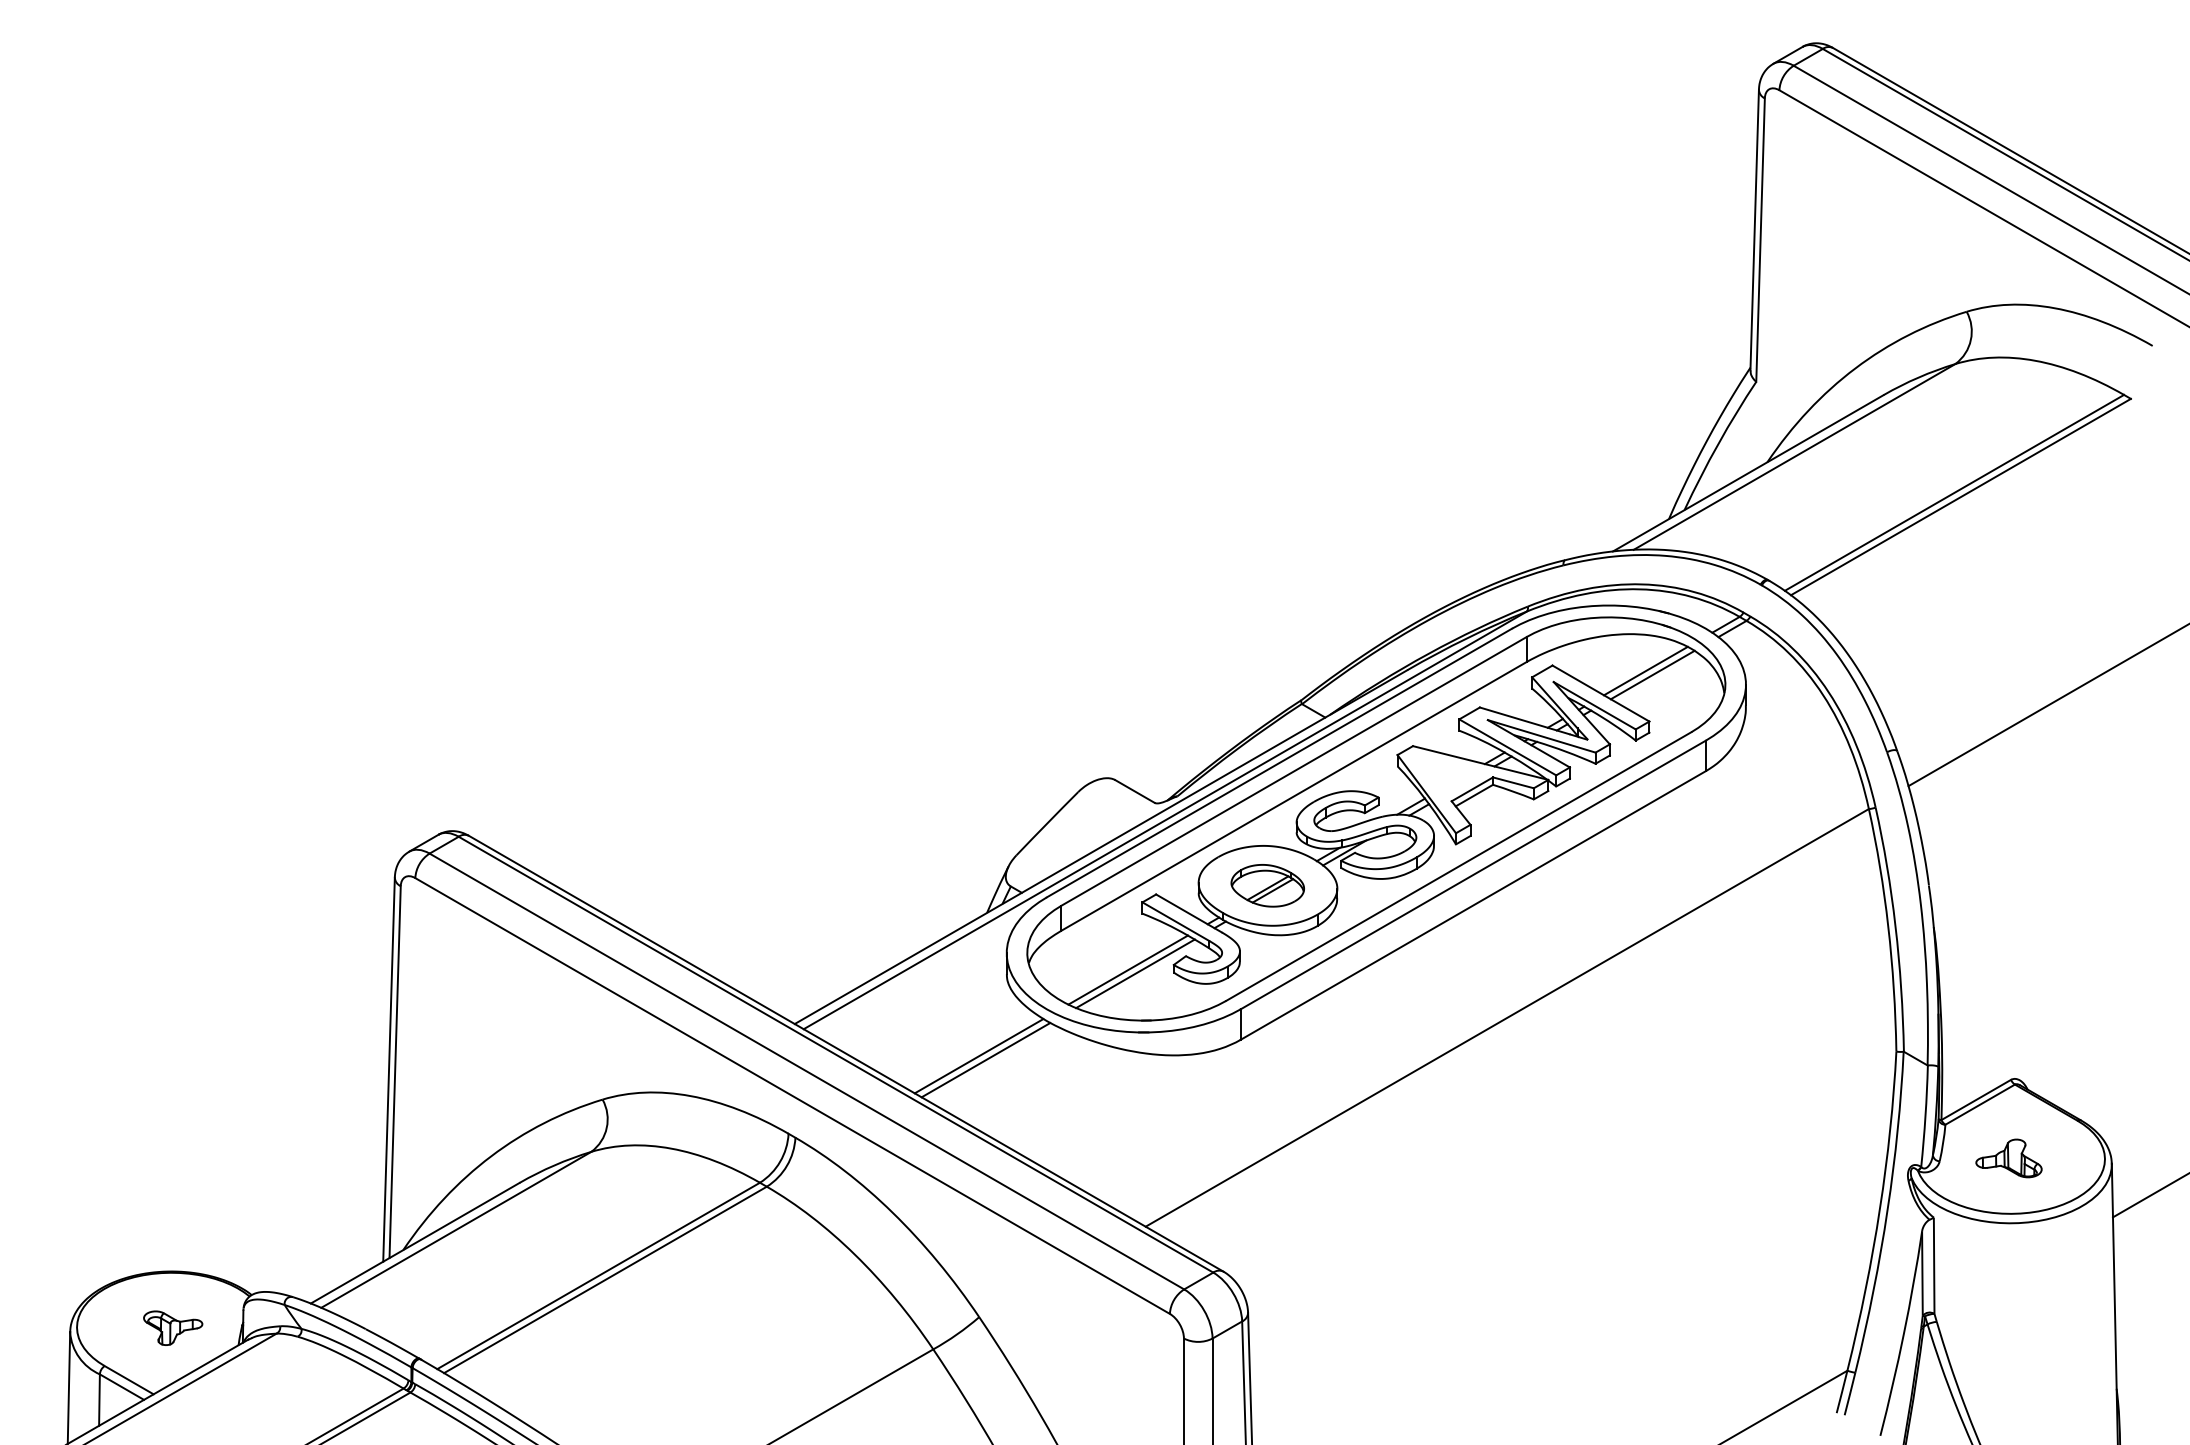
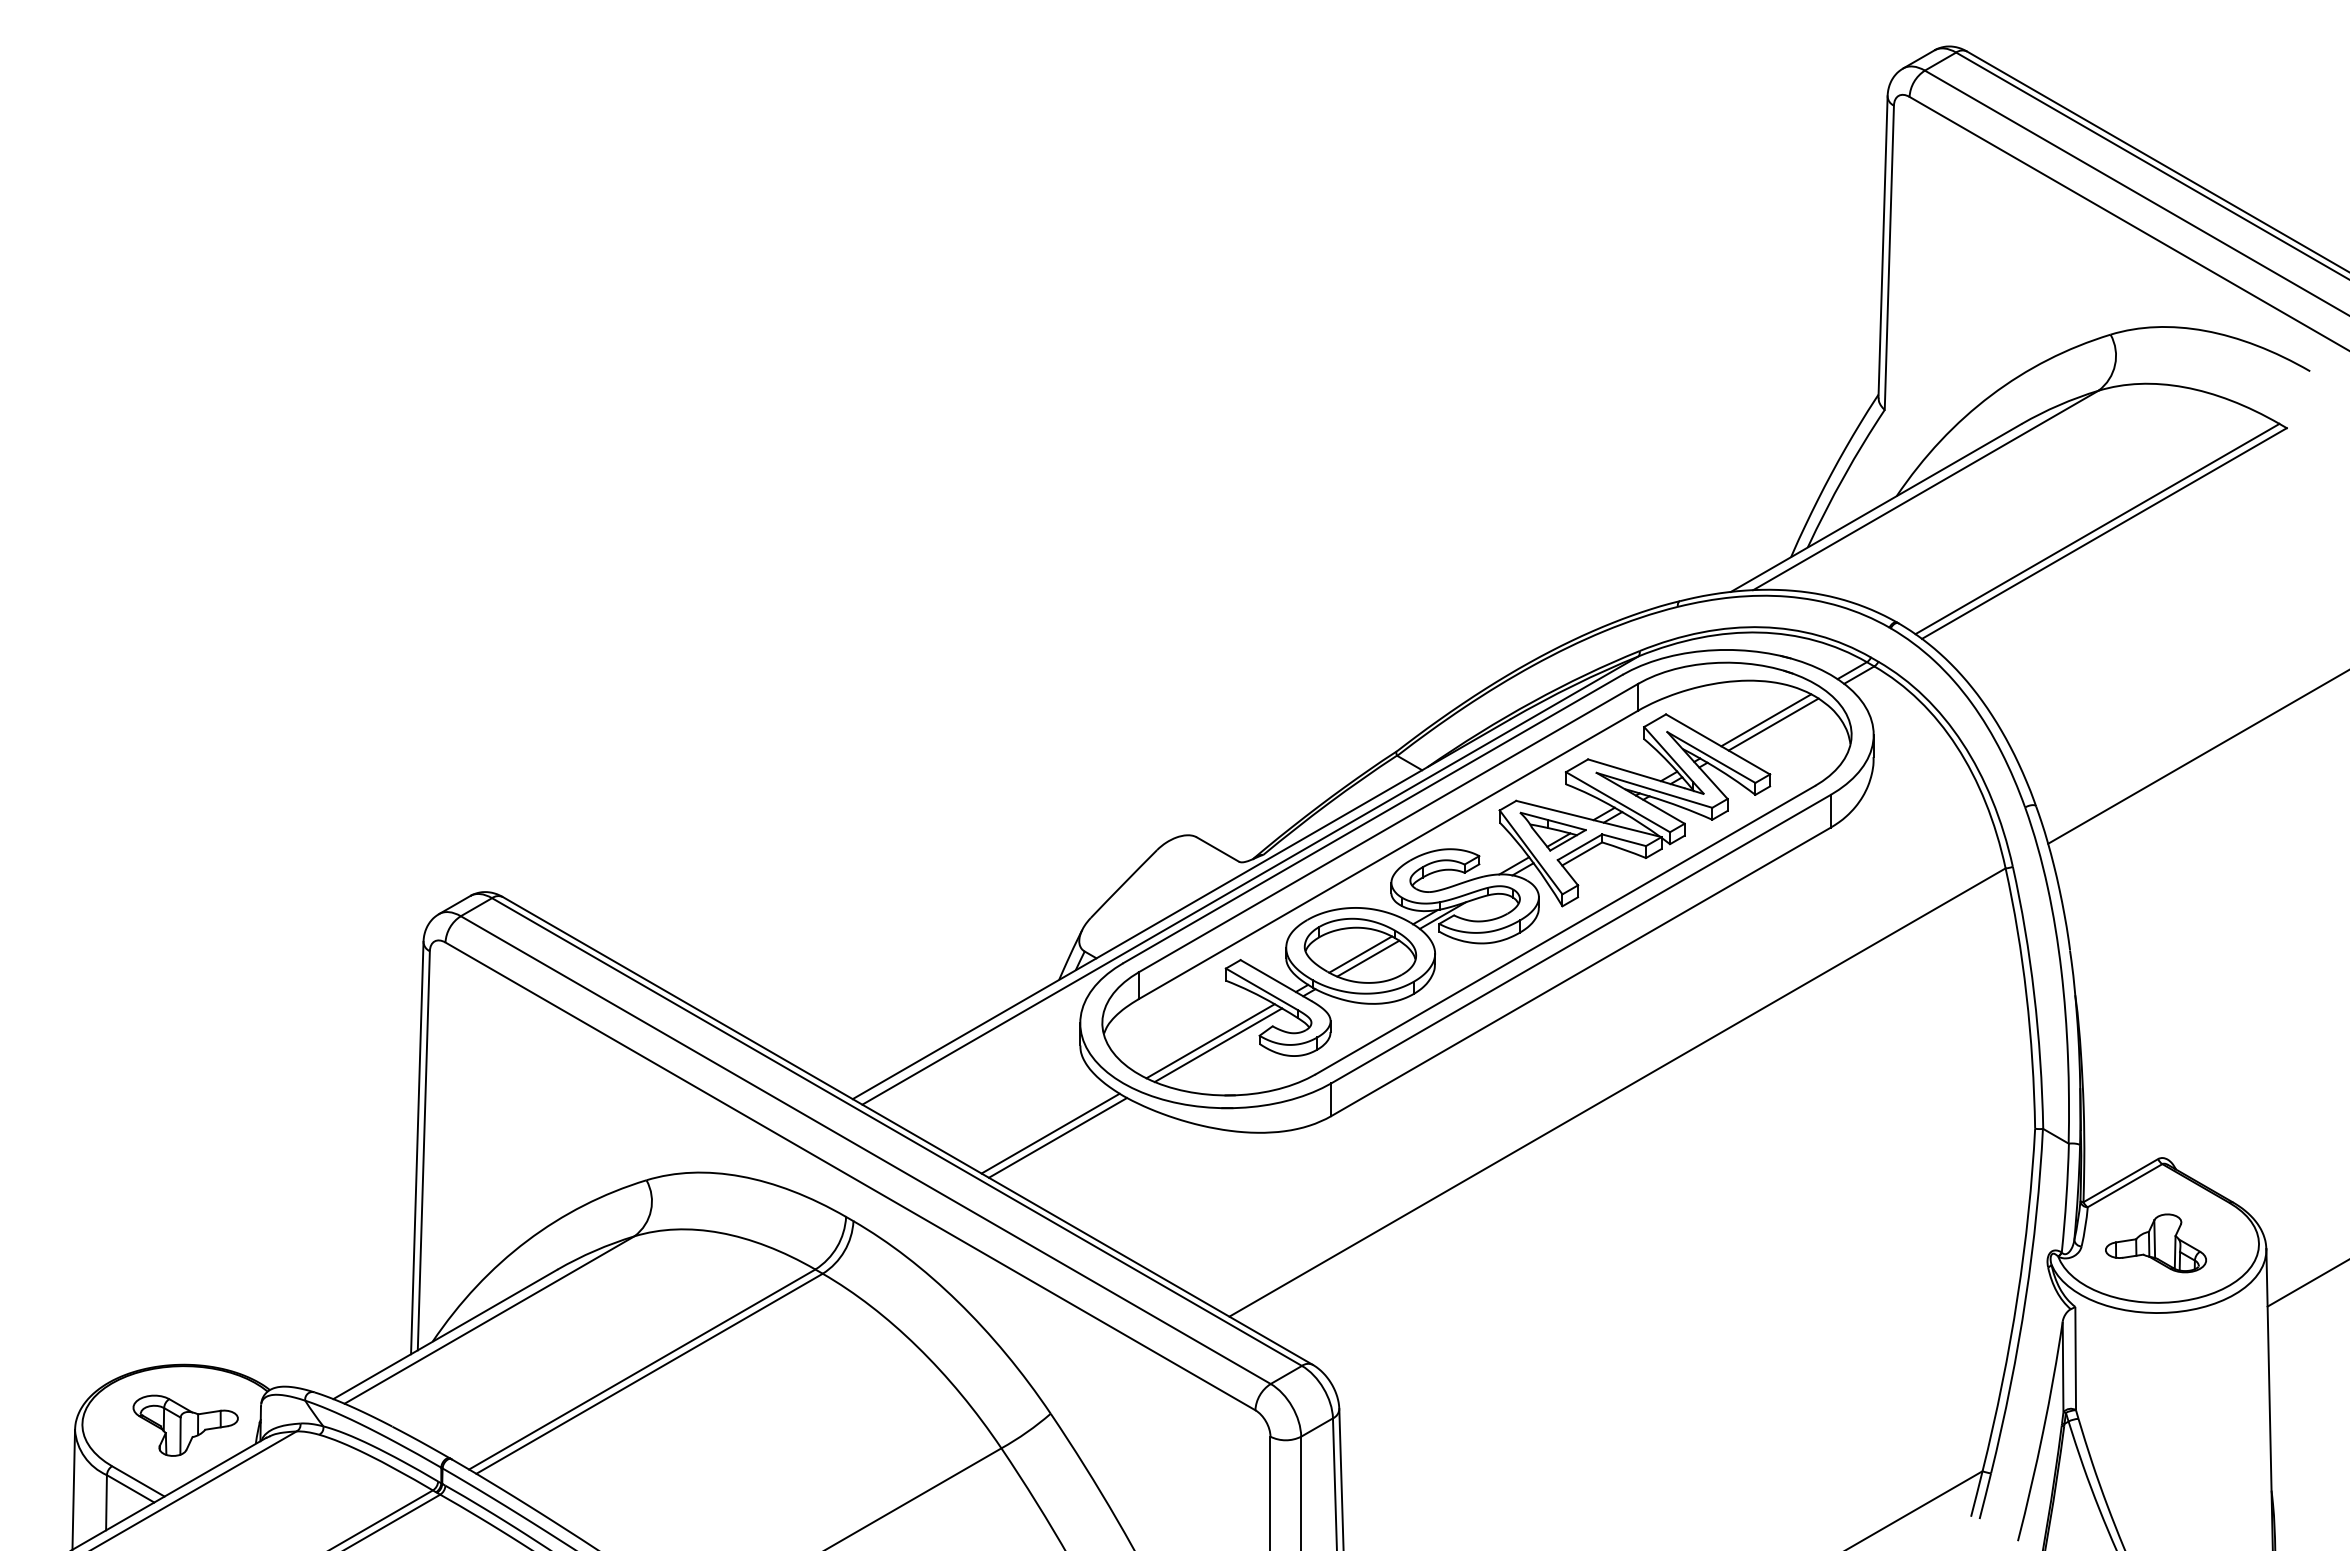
part: (1446, 774) -> (1552, 831), added
part: (1267, 885) -> (1360, 950), size x1.43
part: (2008, 1158) -> (2155, 1243), size x1.43
part: (173, 1328) -> (185, 1425), size x1.67

